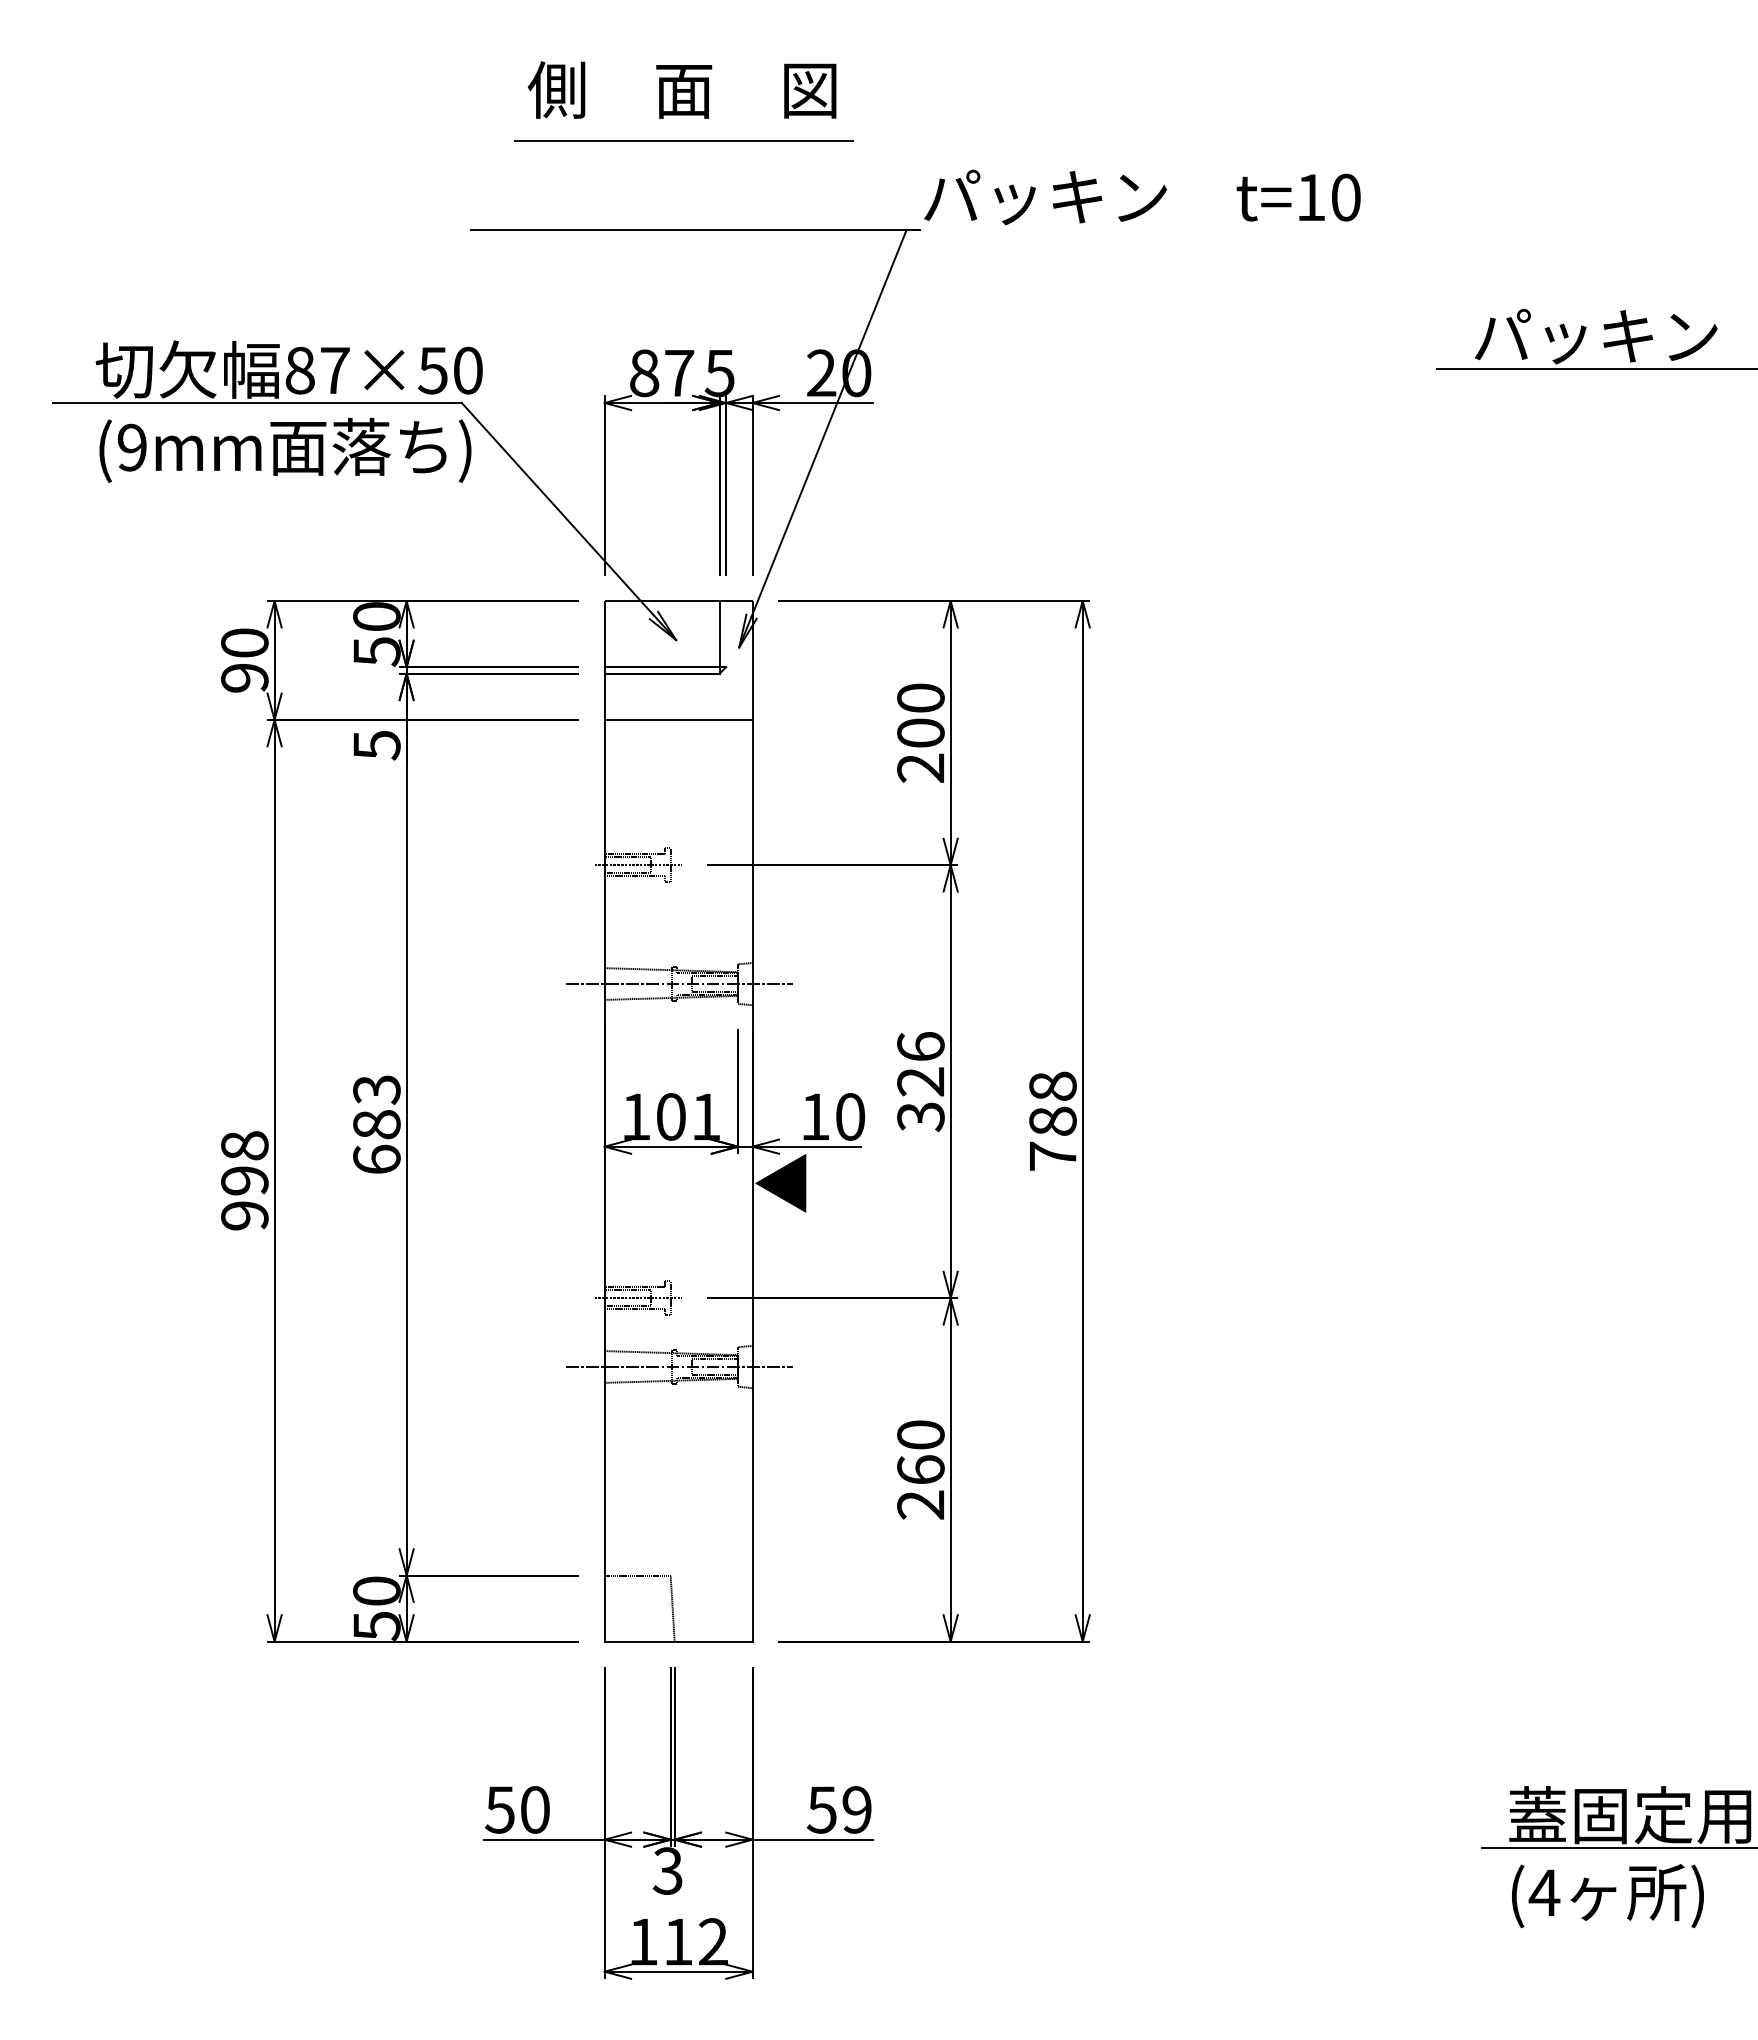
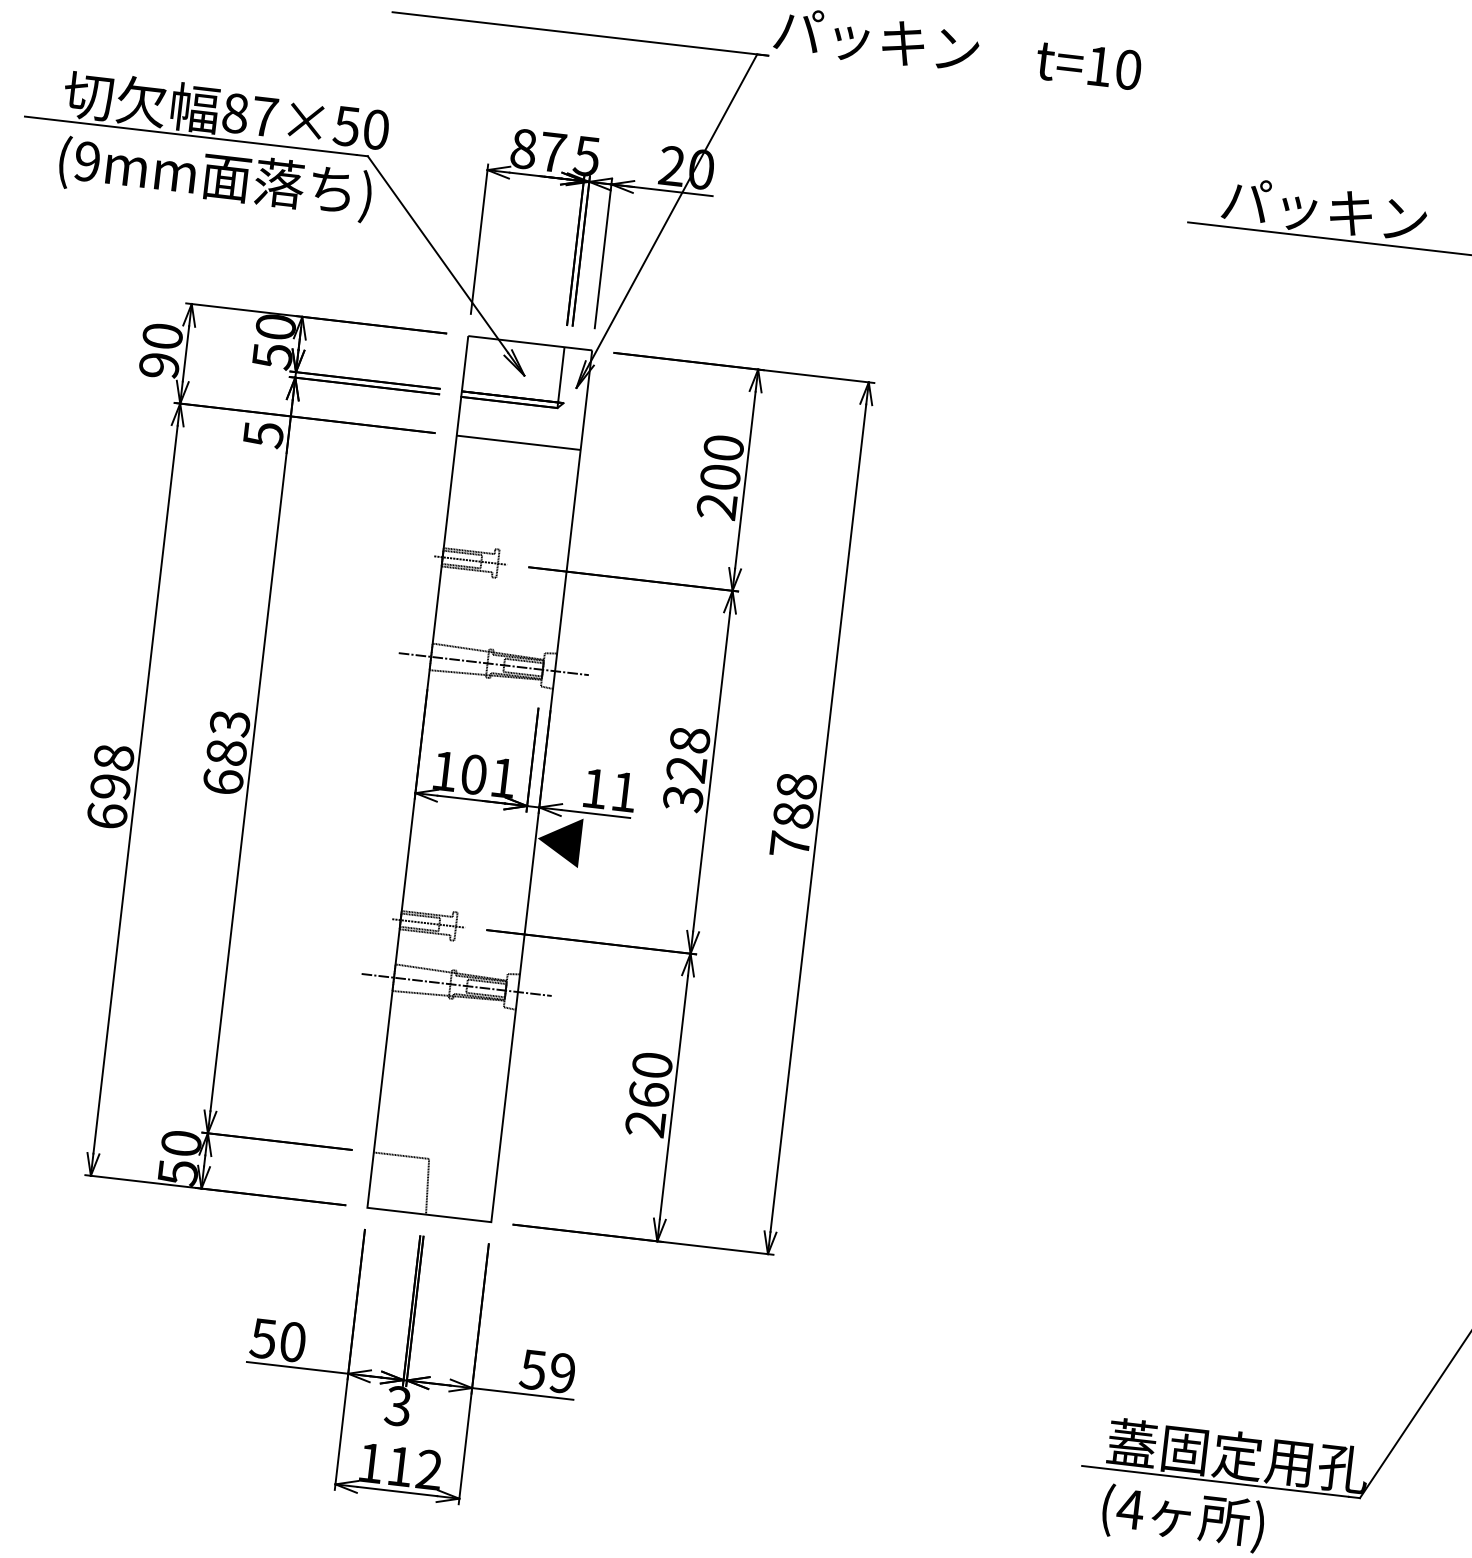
text: (920, 1046) -> (689, 739), 326 -> 328
text: (850, 1116) -> (624, 791), 10 -> 11
text: (244, 1215) -> (106, 815), 998 -> 698

